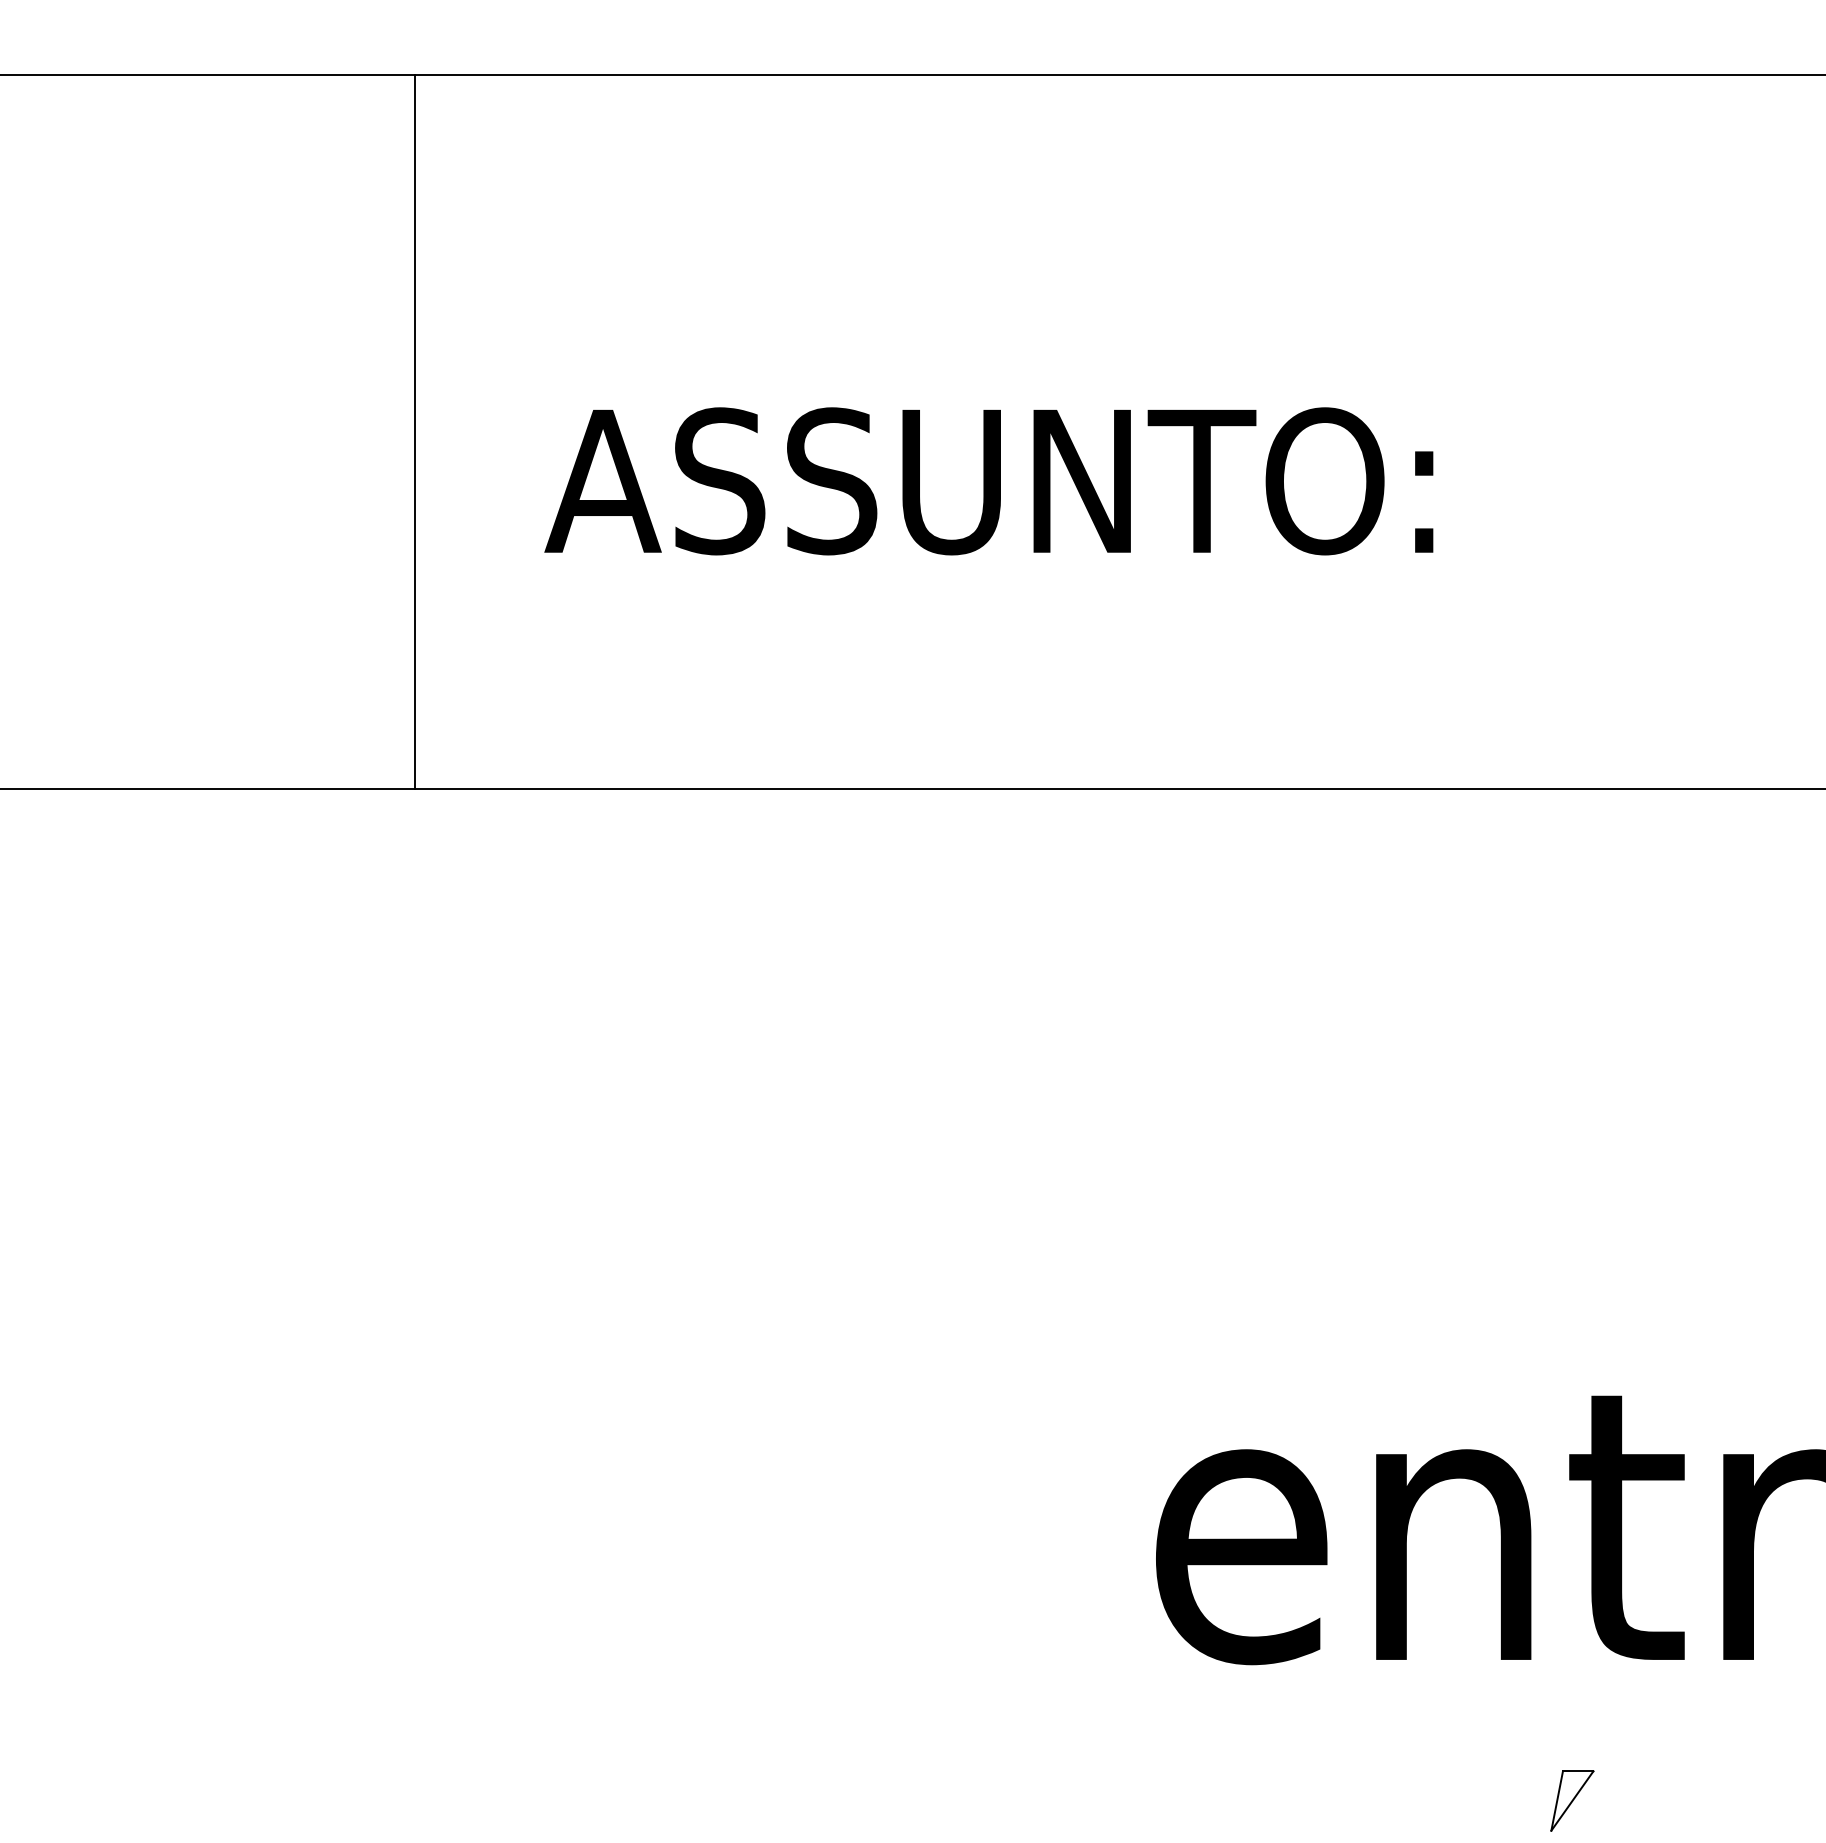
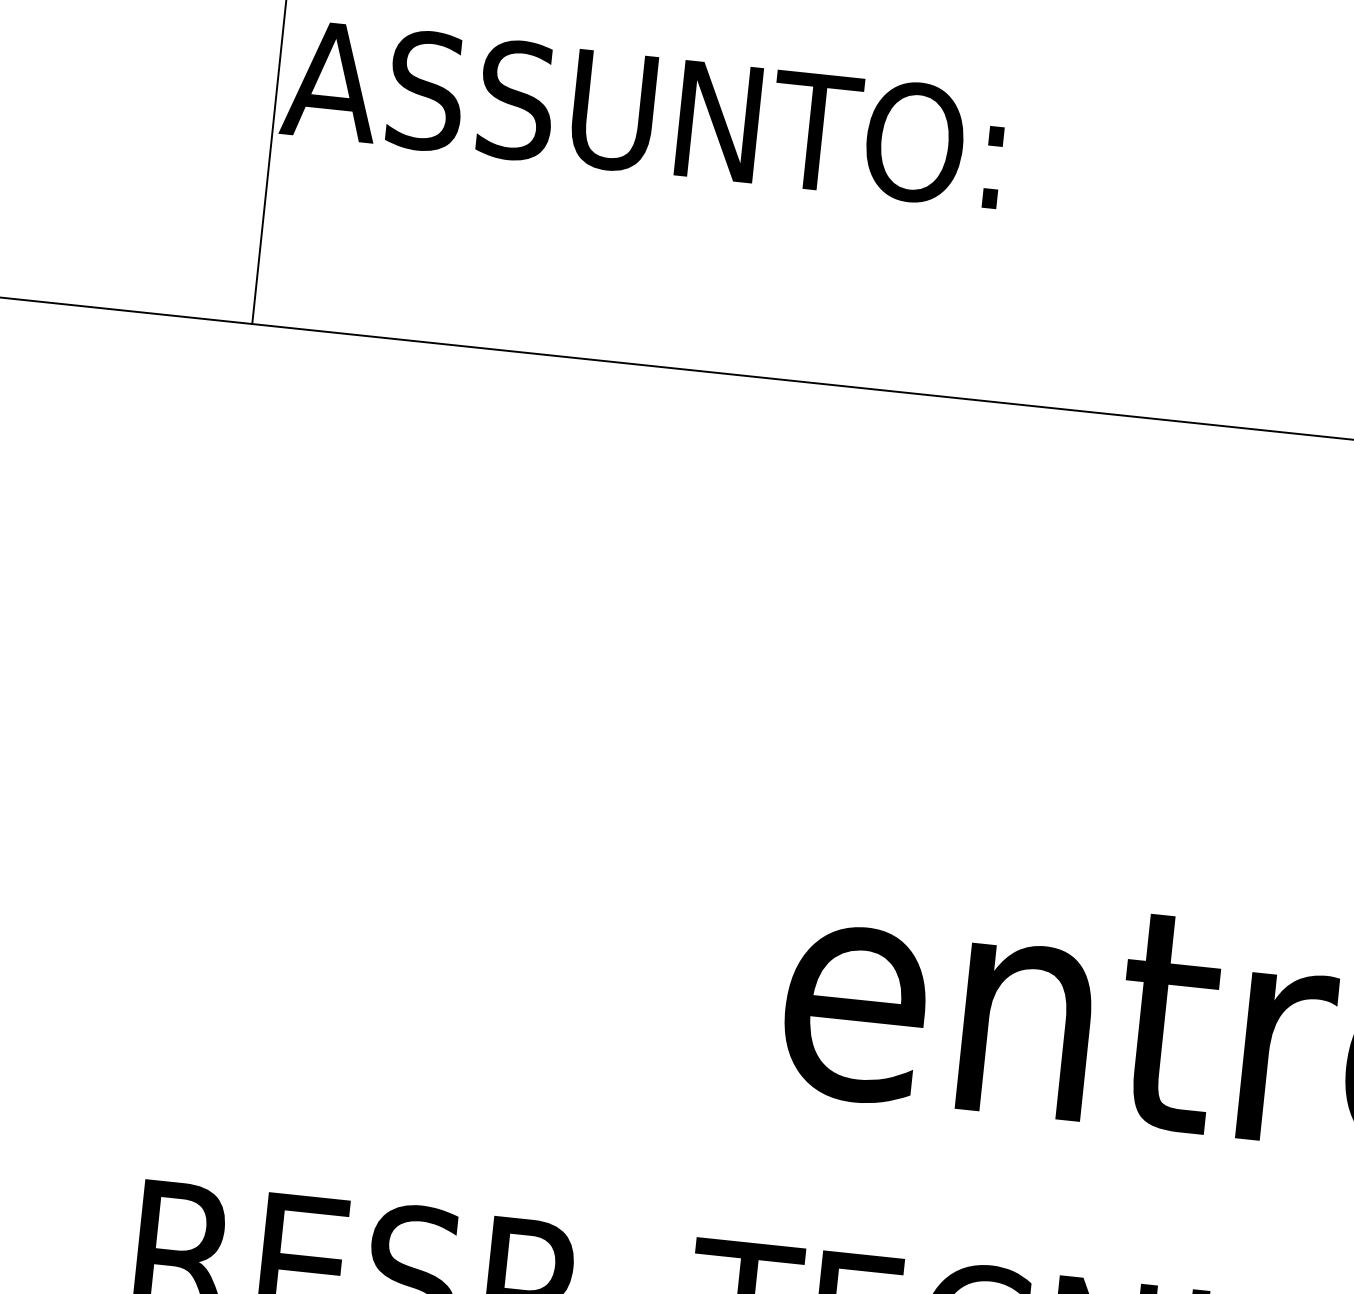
text: (988, 481) -> (643, 113), moved
part: (1572, 1800) -> (1101, 1238), removed

